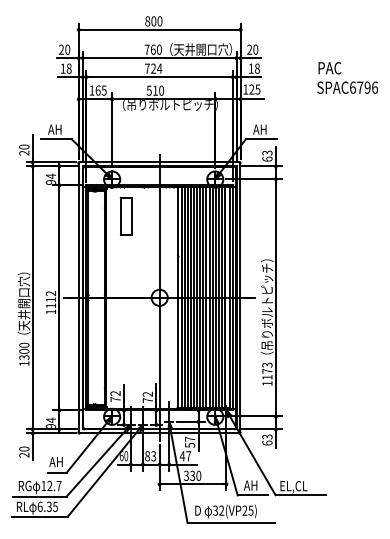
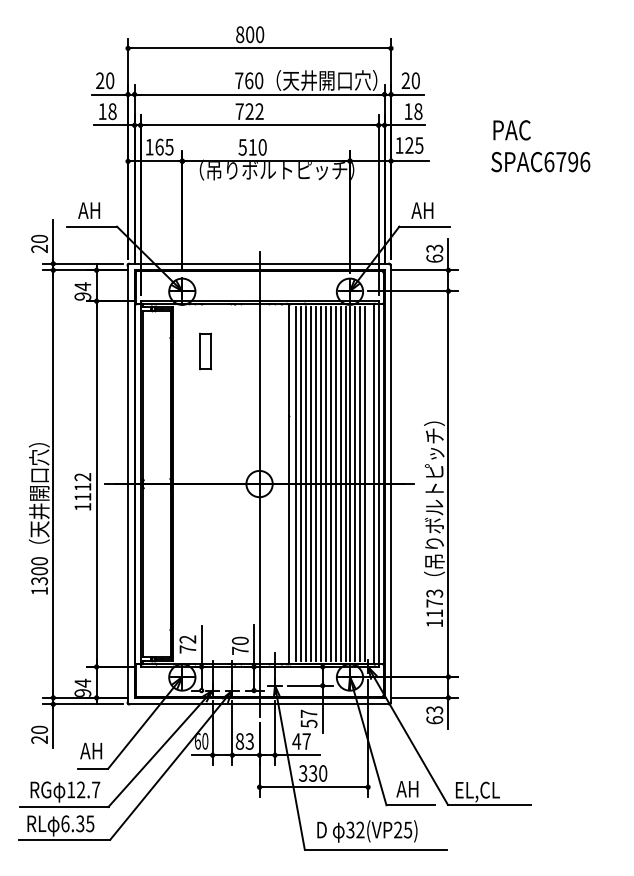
text: (159, 68) -> (259, 111), 724 -> 722
text: (347, 77) -> (540, 145), moved
part: (126, 216) -> (205, 351), size x0.6
text: (147, 393) -> (239, 639), 72 -> 70

